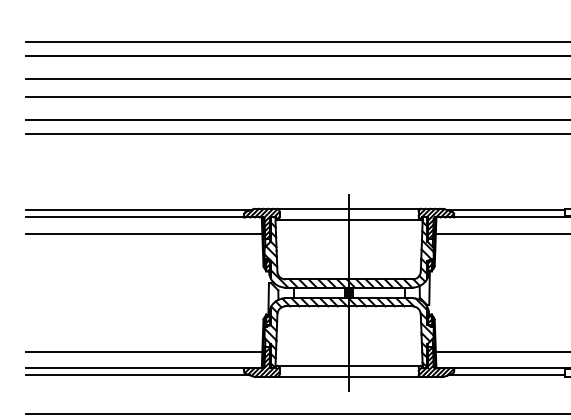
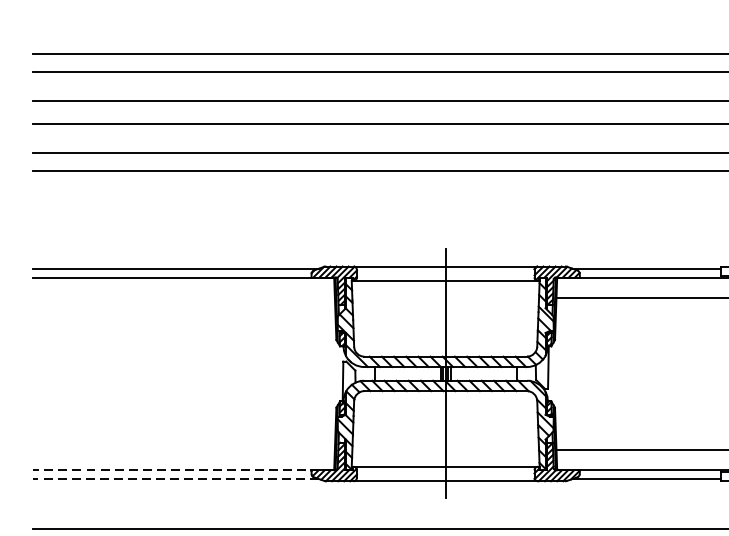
line: (143, 233) -> (183, 298), removed
line: (143, 352) -> (183, 449), removed
line: (143, 368) -> (183, 470), solid -> dashed
line: (137, 375) -> (175, 479), solid -> dashed

